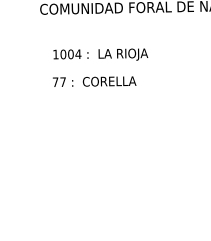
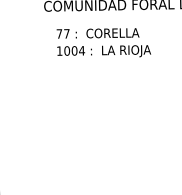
text: (94, 81) -> (97, 33), moved

